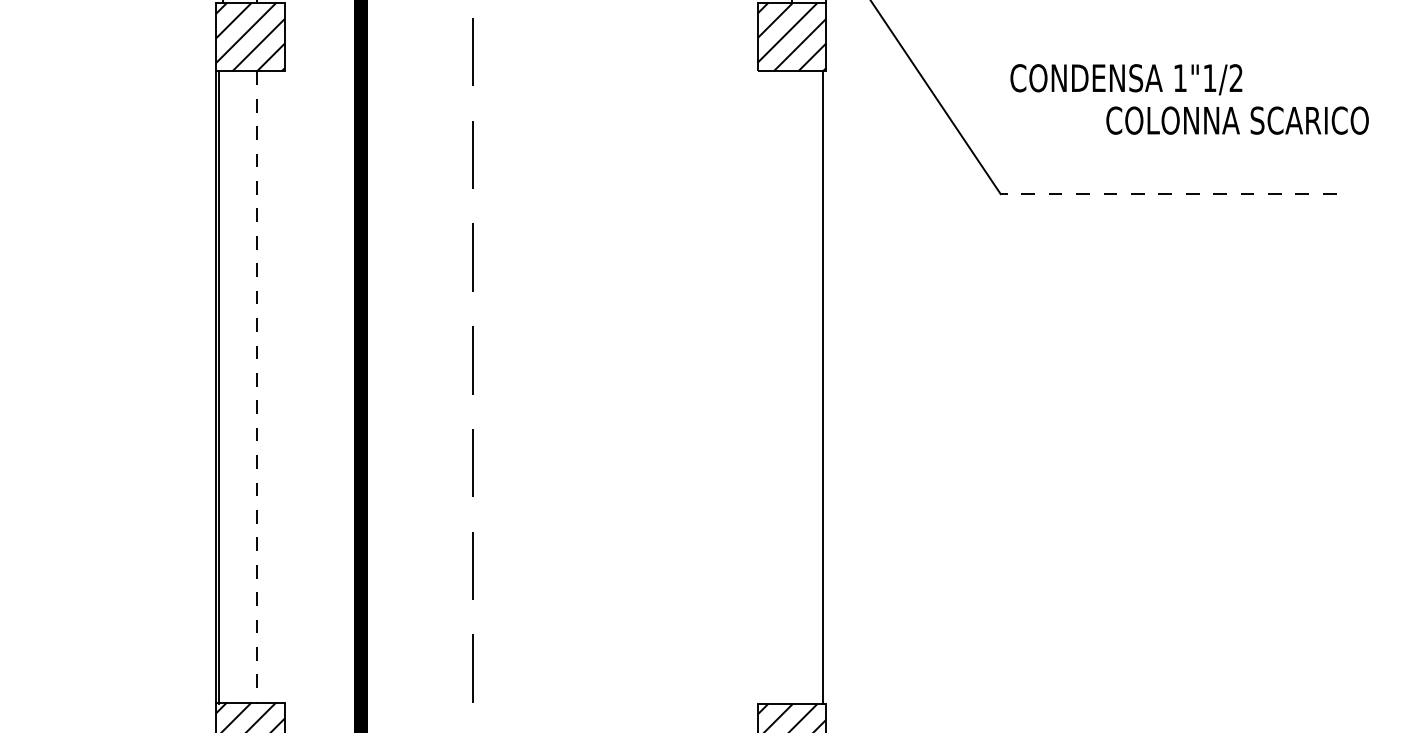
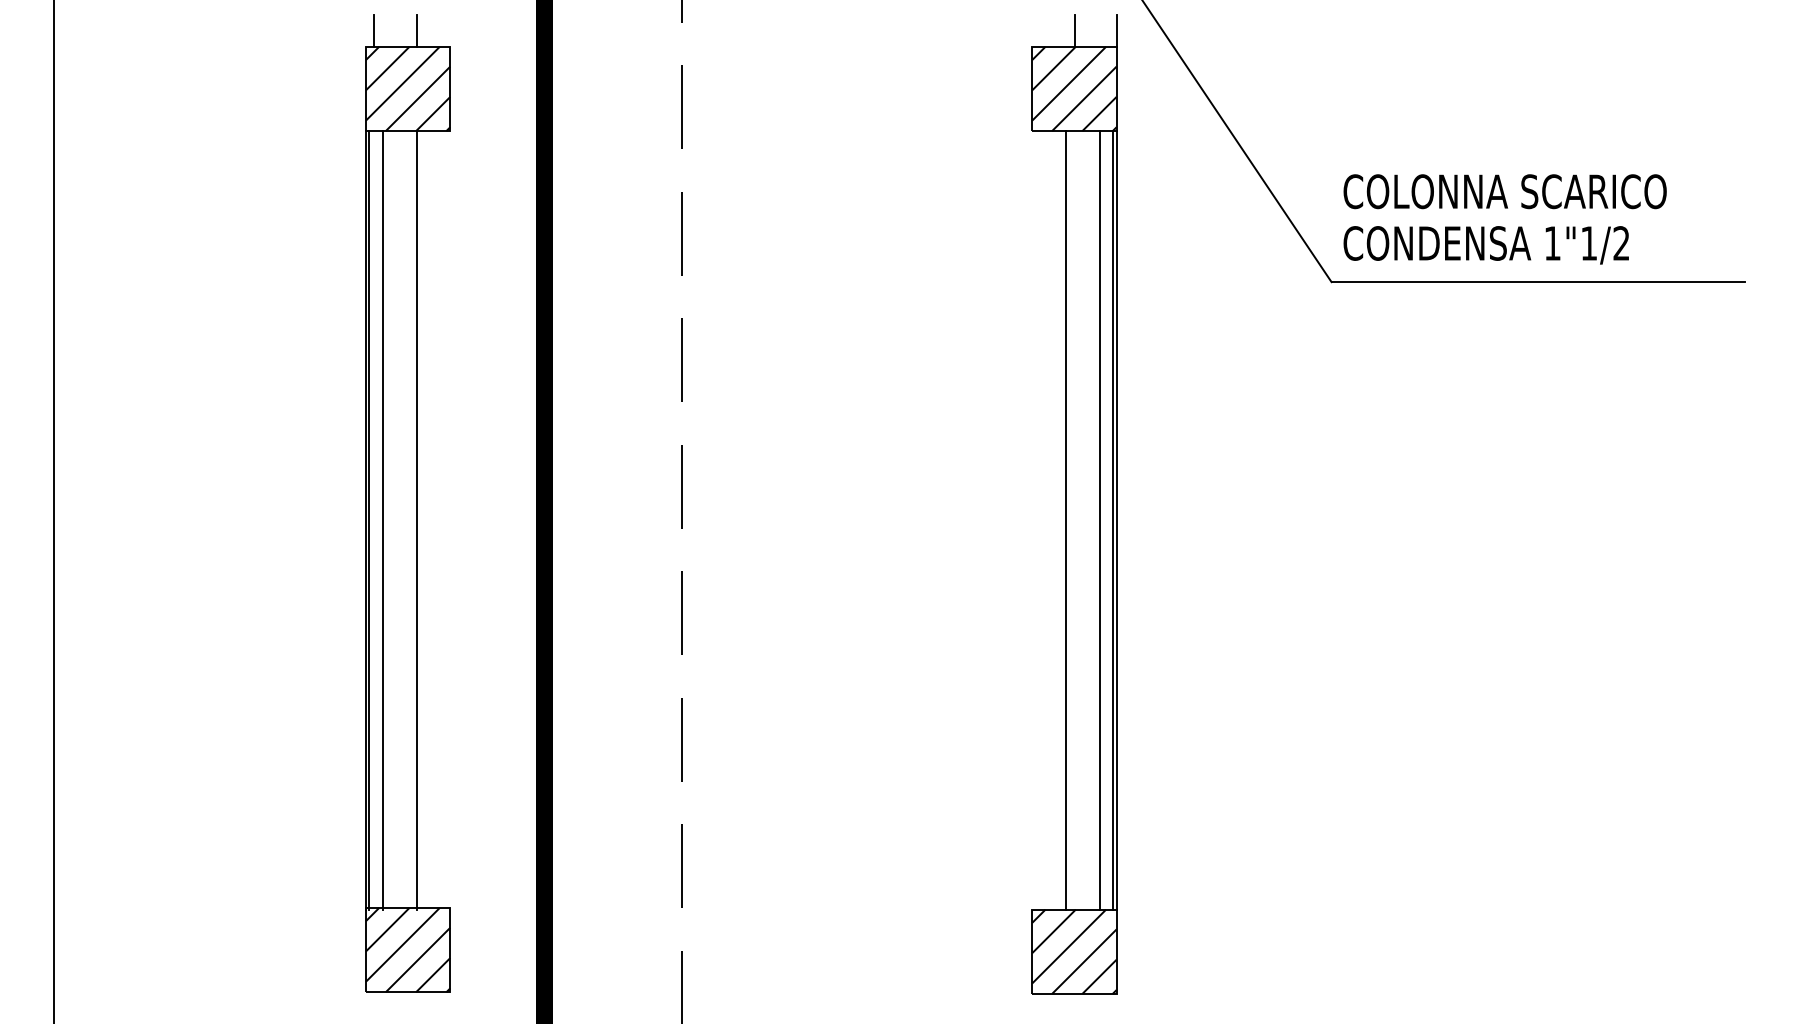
text: (1125, 79) -> (1485, 245), moved
text: (1237, 120) -> (1504, 191), moved
line: (1168, 194) -> (1538, 282), dashed -> solid
line: (229, 387) -> (382, 520), added
line: (257, 387) -> (416, 520), dashed -> solid
line: (785, 387) -> (1066, 520), added
line: (812, 387) -> (1099, 520), added
line: (825, 387) -> (1116, 520), added

